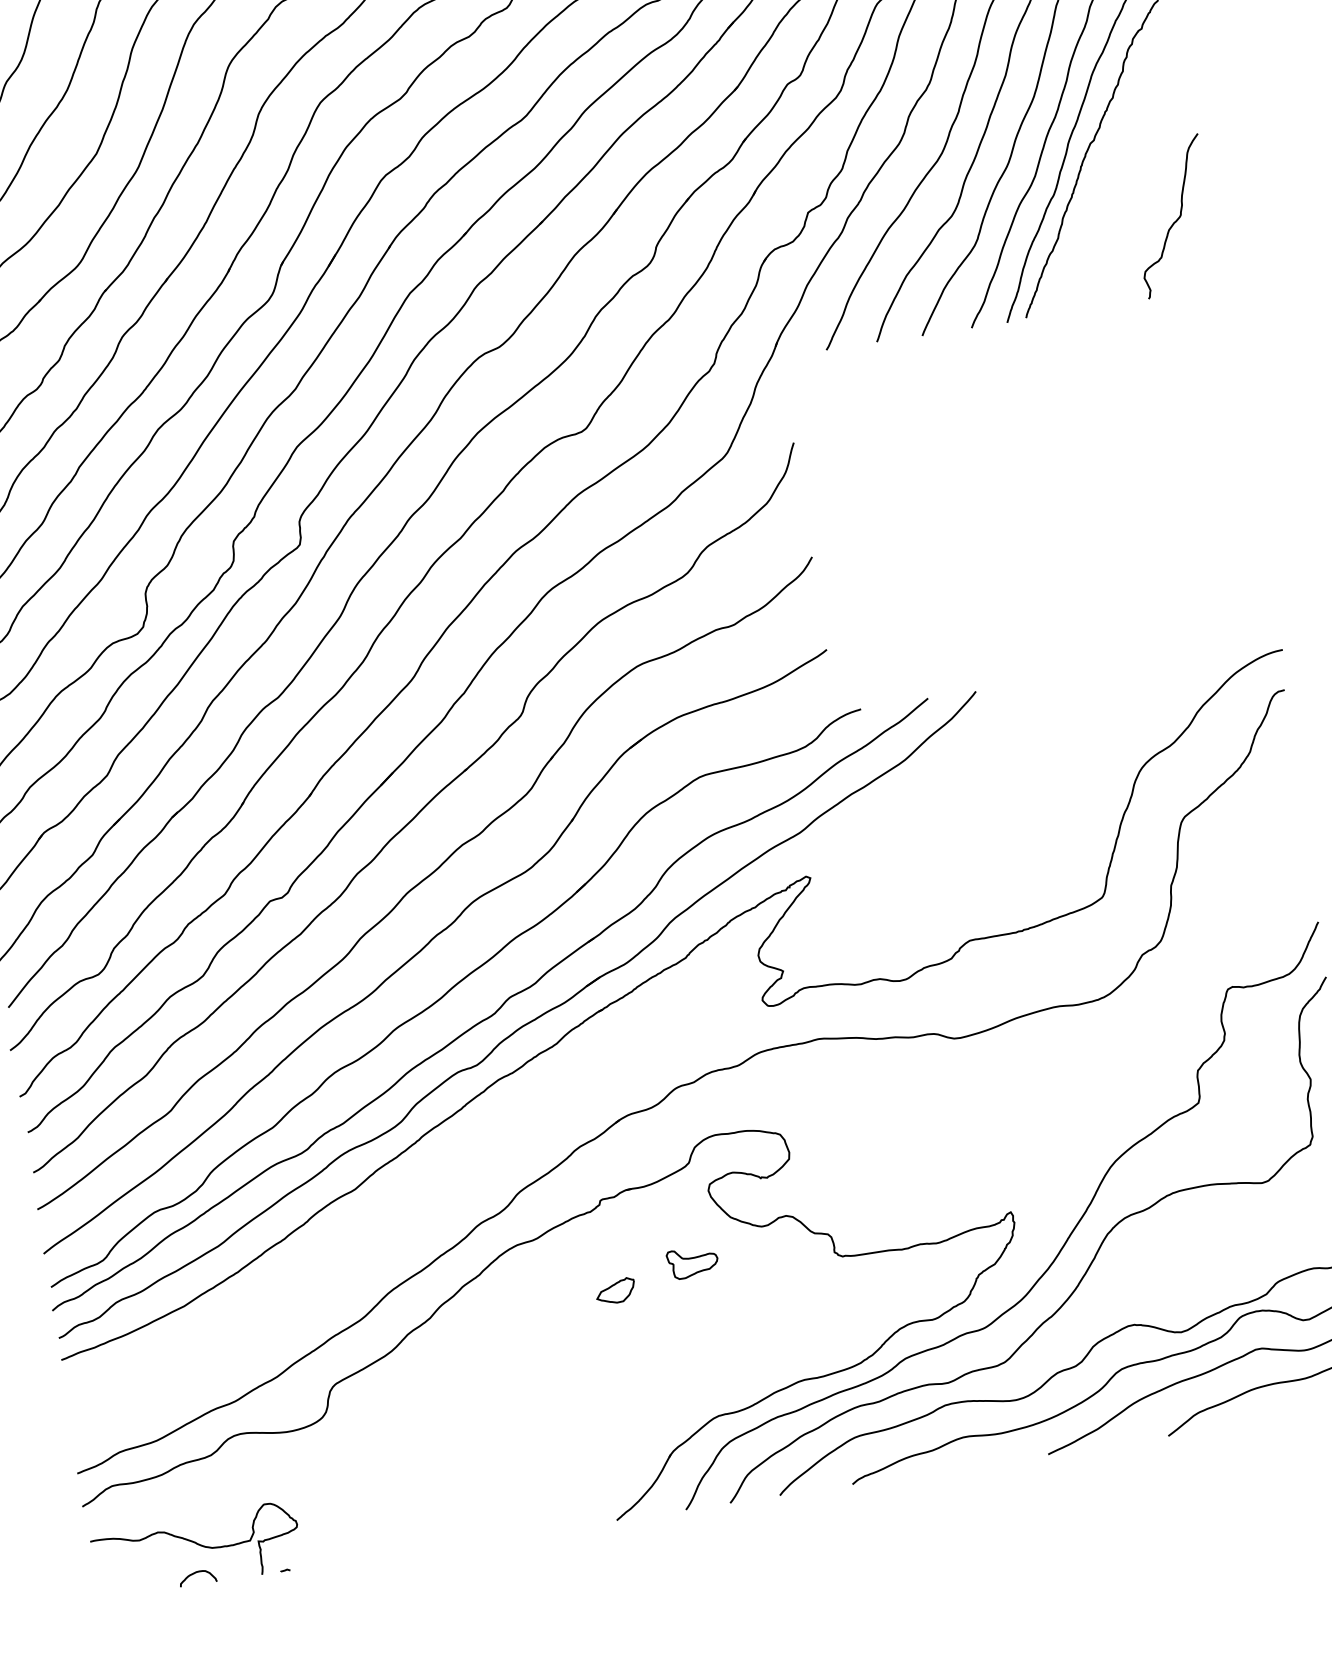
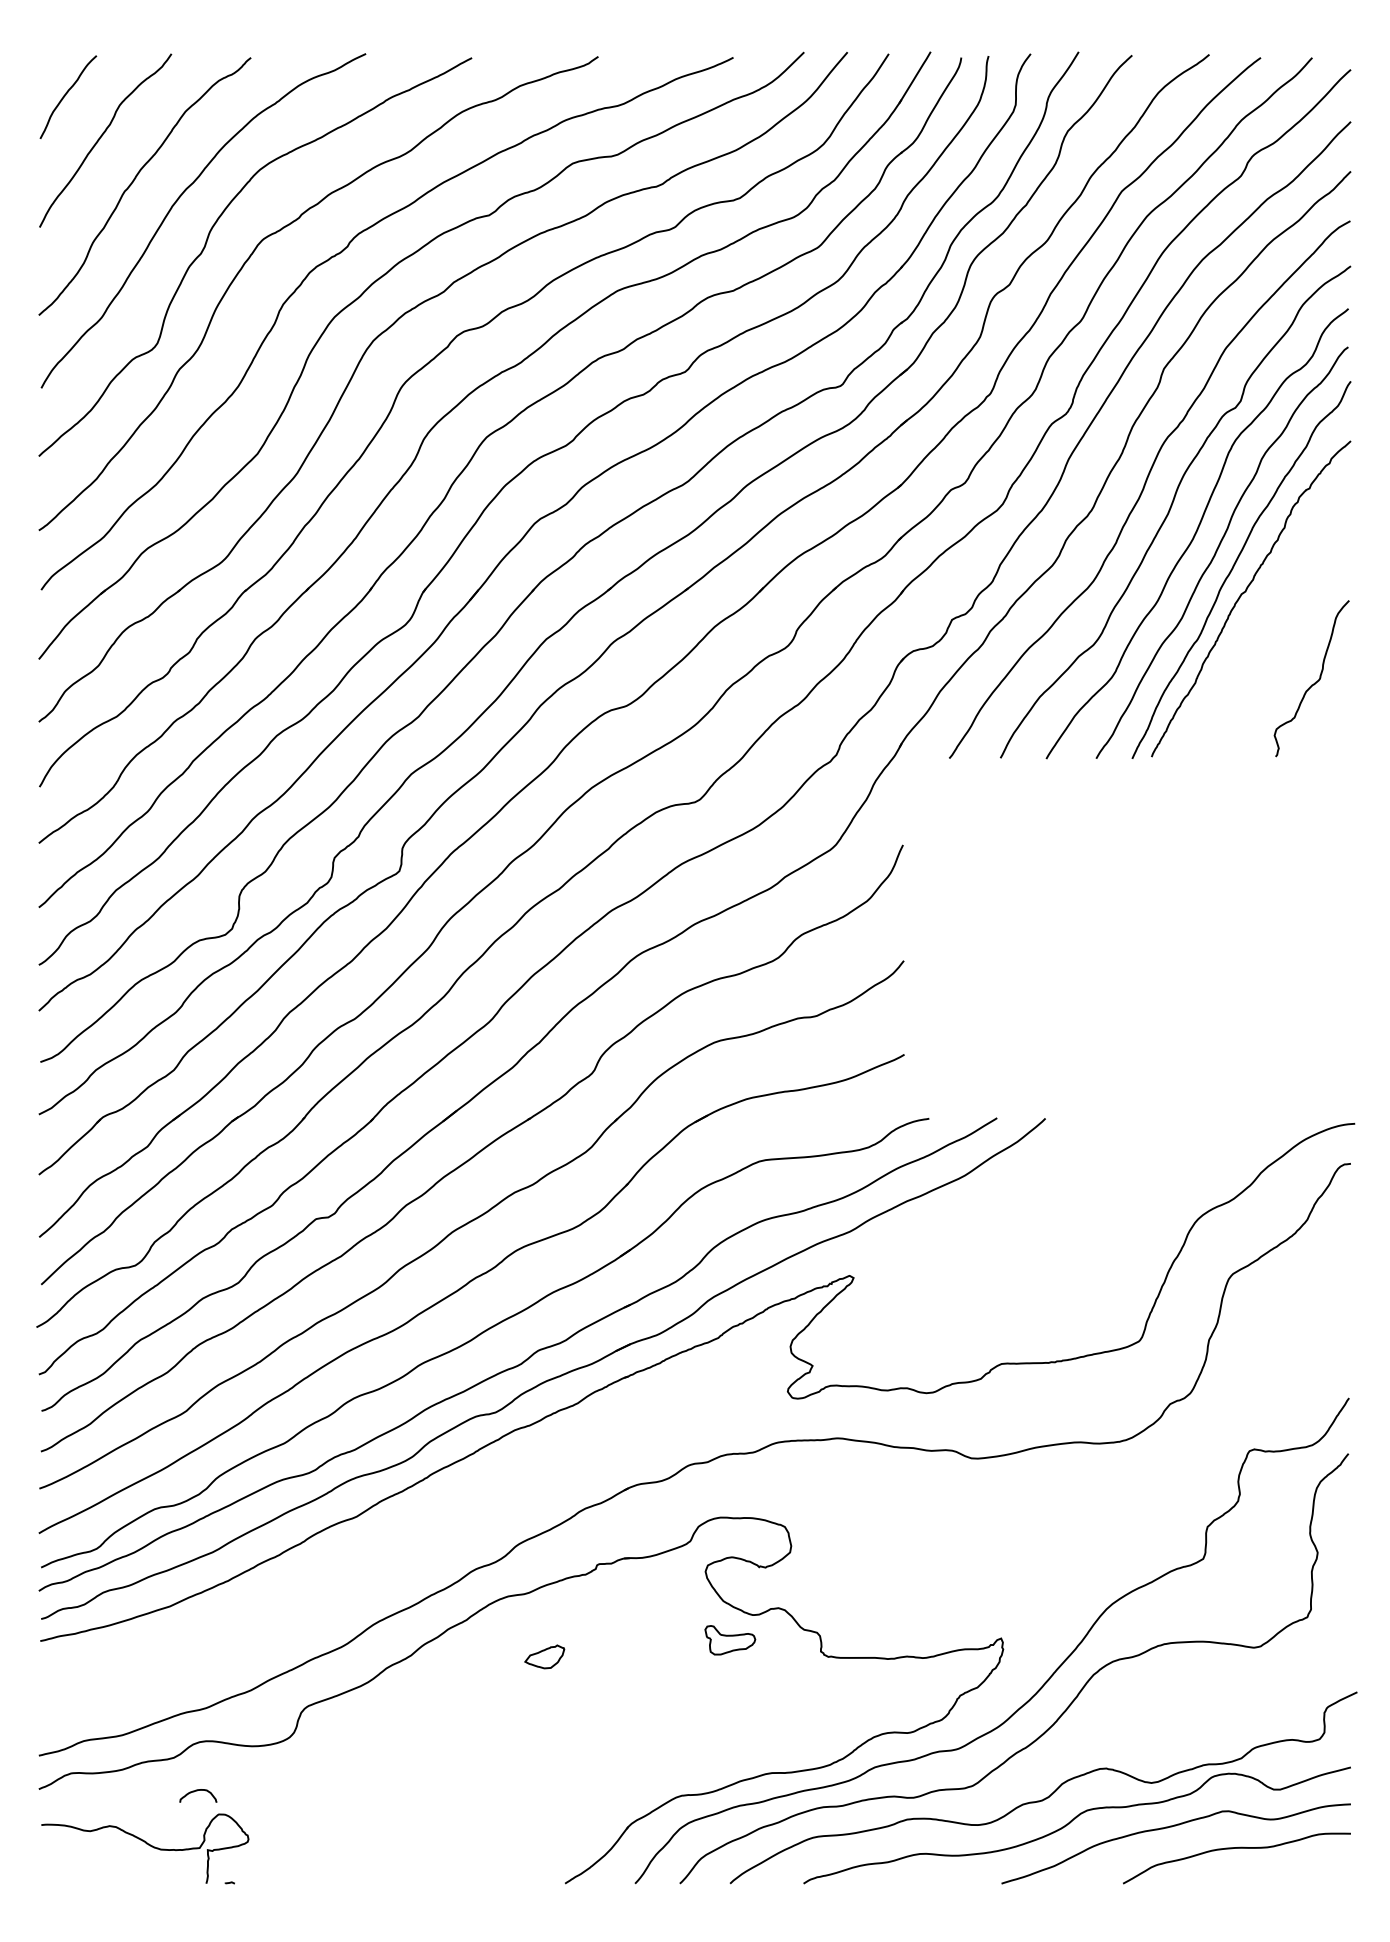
part: (693, 1262) -> (730, 1640), moved
part: (615, 1290) -> (544, 1656), moved
curve: (196, 1573) -> (197, 1791), moved

